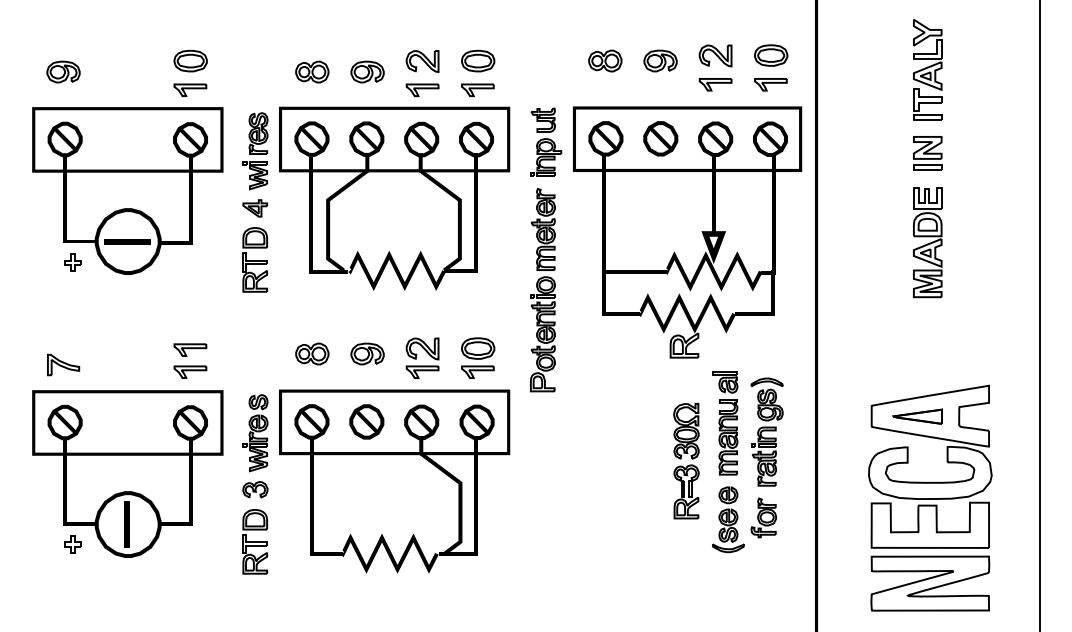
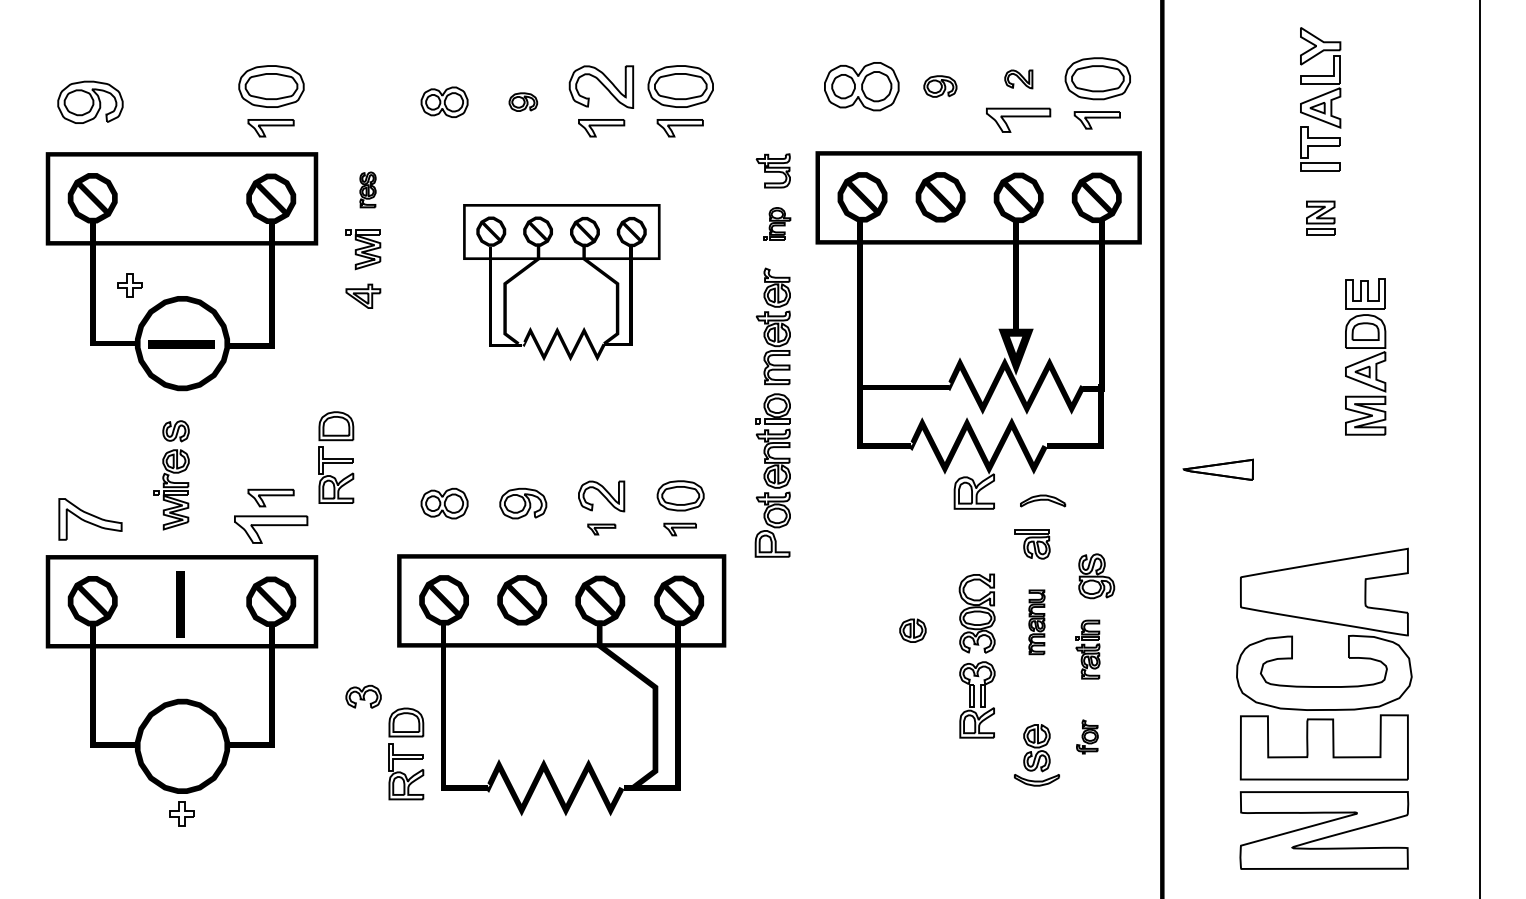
part: (770, 55) -> (1097, 78), size x1.4
part: (715, 56) -> (1018, 79), size x0.6
part: (190, 60) -> (271, 86), size x1.4
part: (478, 60) -> (680, 86), size x1.4
part: (605, 60) -> (861, 86), size x1.6
part: (660, 60) -> (940, 86), size x0.7
part: (422, 61) -> (601, 87), size x1.4
part: (63, 71) -> (90, 101), size x1.4
part: (367, 71) -> (523, 101), size x0.6
part: (715, 84) -> (1018, 120), size x1.4
part: (258, 133) -> (367, 189), size x0.6
part: (927, 153) -> (1320, 217), size x0.7
part: (546, 157) -> (777, 223), size x0.6
part: (394, 198) -> (561, 282), size x0.6
part: (927, 242) -> (1365, 356), moved
part: (255, 259) -> (336, 457), moved
part: (72, 262) -> (129, 285), moved
part: (63, 364) -> (90, 518), size x1.4
part: (190, 372) -> (270, 529), size x1.6
part: (422, 372) -> (601, 529), size x0.6
part: (477, 372) -> (679, 529), size x0.7
part: (767, 382) -> (1043, 500), moved
part: (917, 416) -> (1217, 469), moved
part: (255, 433) -> (171, 475), moved
part: (728, 437) -> (1036, 622), size x0.6
part: (763, 456) -> (1087, 649), size x0.7
part: (728, 495) -> (912, 630), moved
part: (763, 517) -> (1087, 736), size x0.6
line: (126, 524) -> (180, 604), moved
part: (255, 541) -> (406, 753), moved
part: (72, 544) -> (181, 813), moved

